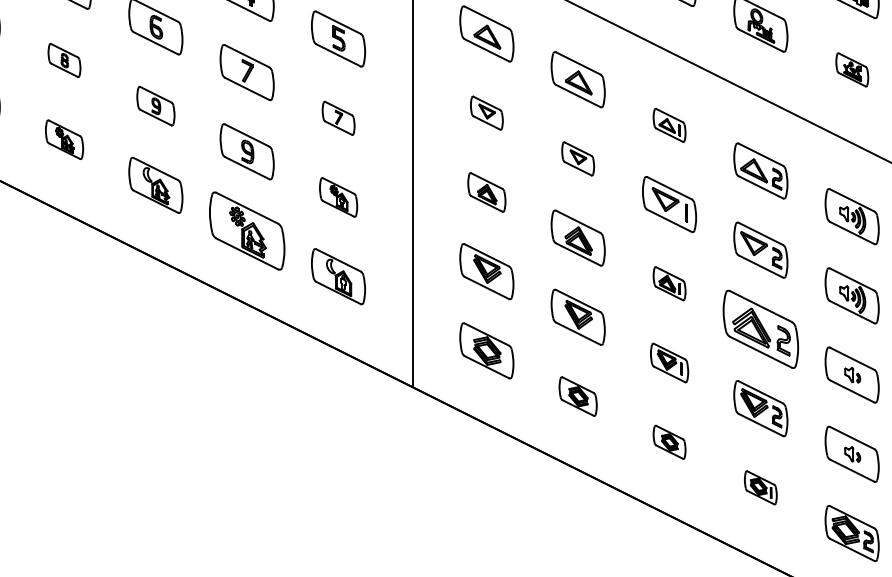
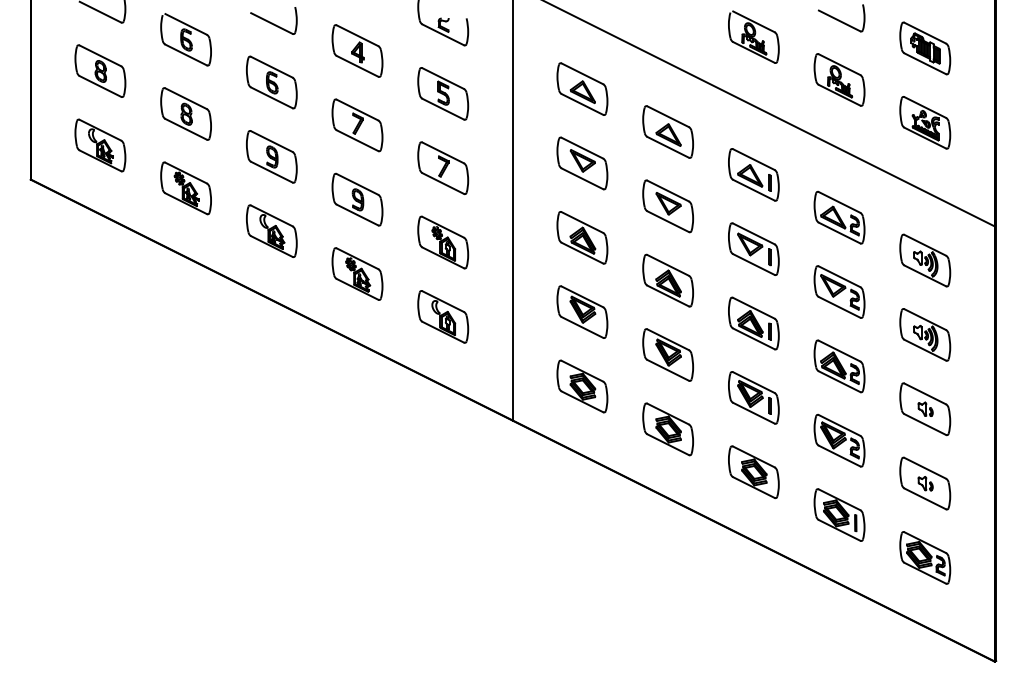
part: (63, 59) -> (185, 113), size x1.67
part: (852, 69) -> (925, 122), size x1.67
part: (155, 105) -> (271, 156), size x1.43
part: (486, 113) -> (582, 163), size x1.67
part: (338, 118) -> (443, 168), size x1.67
part: (669, 124) -> (753, 174), size x1.67
part: (63, 139) -> (185, 188), size x1.43
part: (577, 159) -> (667, 206), size x1.67
part: (486, 192) -> (582, 237), size x1.43
part: (338, 197) -> (443, 242), size x1.43
part: (247, 230) -> (357, 273), size x0.71
part: (669, 283) -> (753, 323), size x1.67
part: (760, 329) -> (839, 366), size x0.71
part: (669, 362) -> (753, 397), size x1.43
part: (577, 396) -> (667, 429), size x1.43
part: (669, 442) -> (753, 472), size x1.67
part: (760, 487) -> (839, 514), size x1.67

